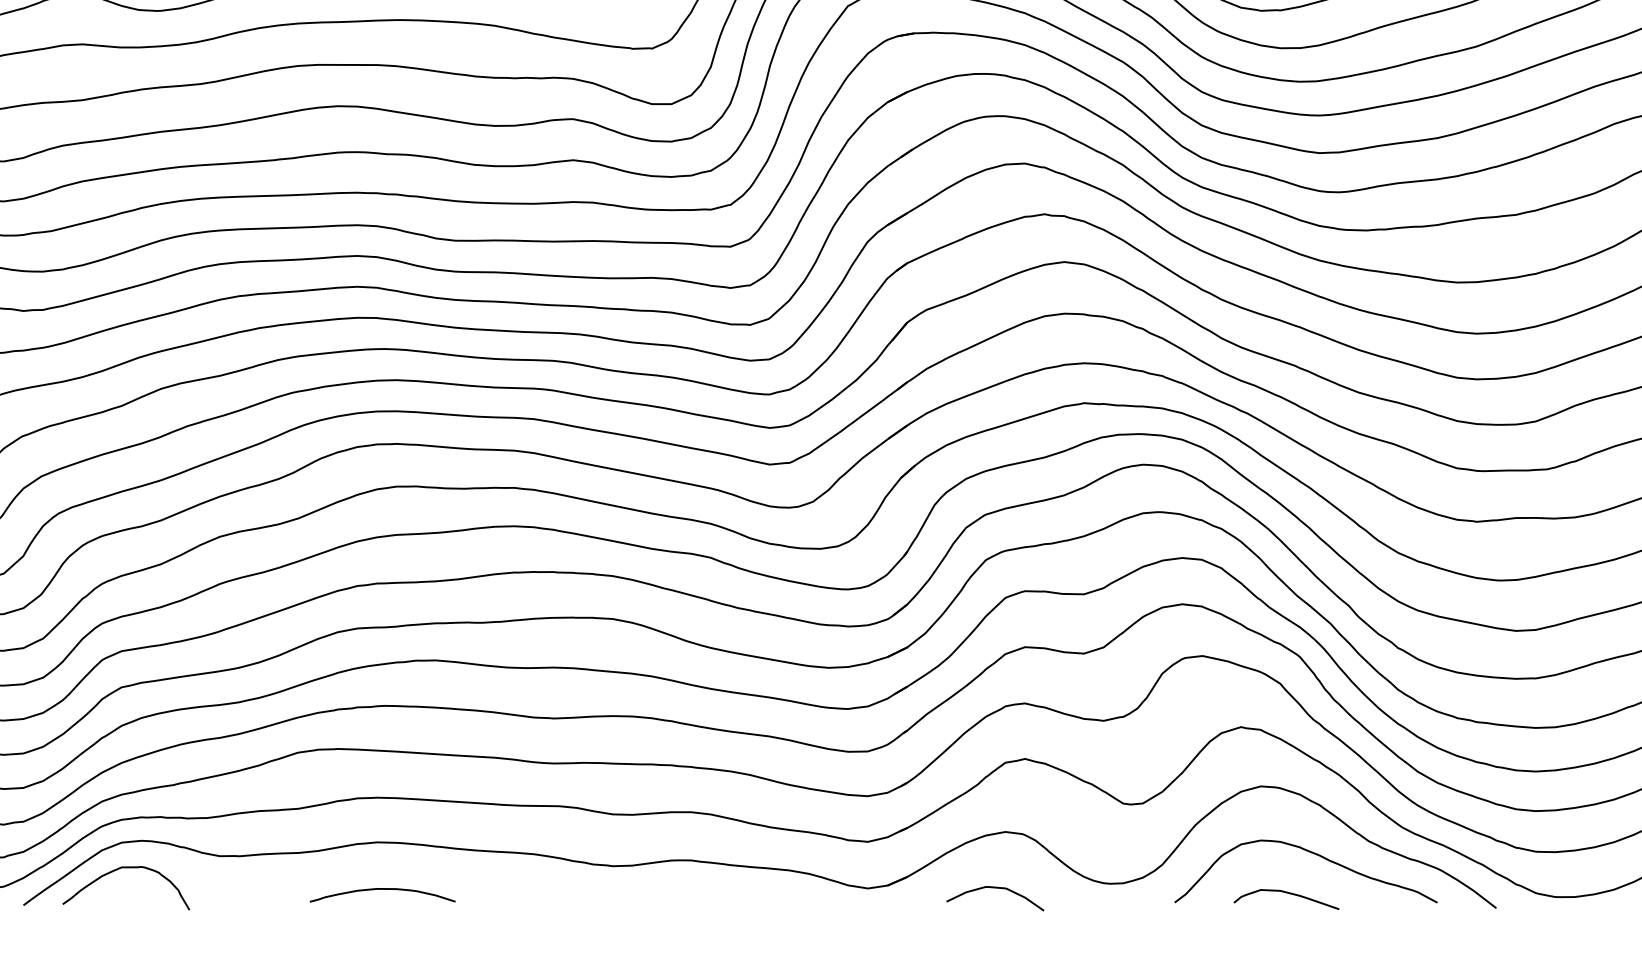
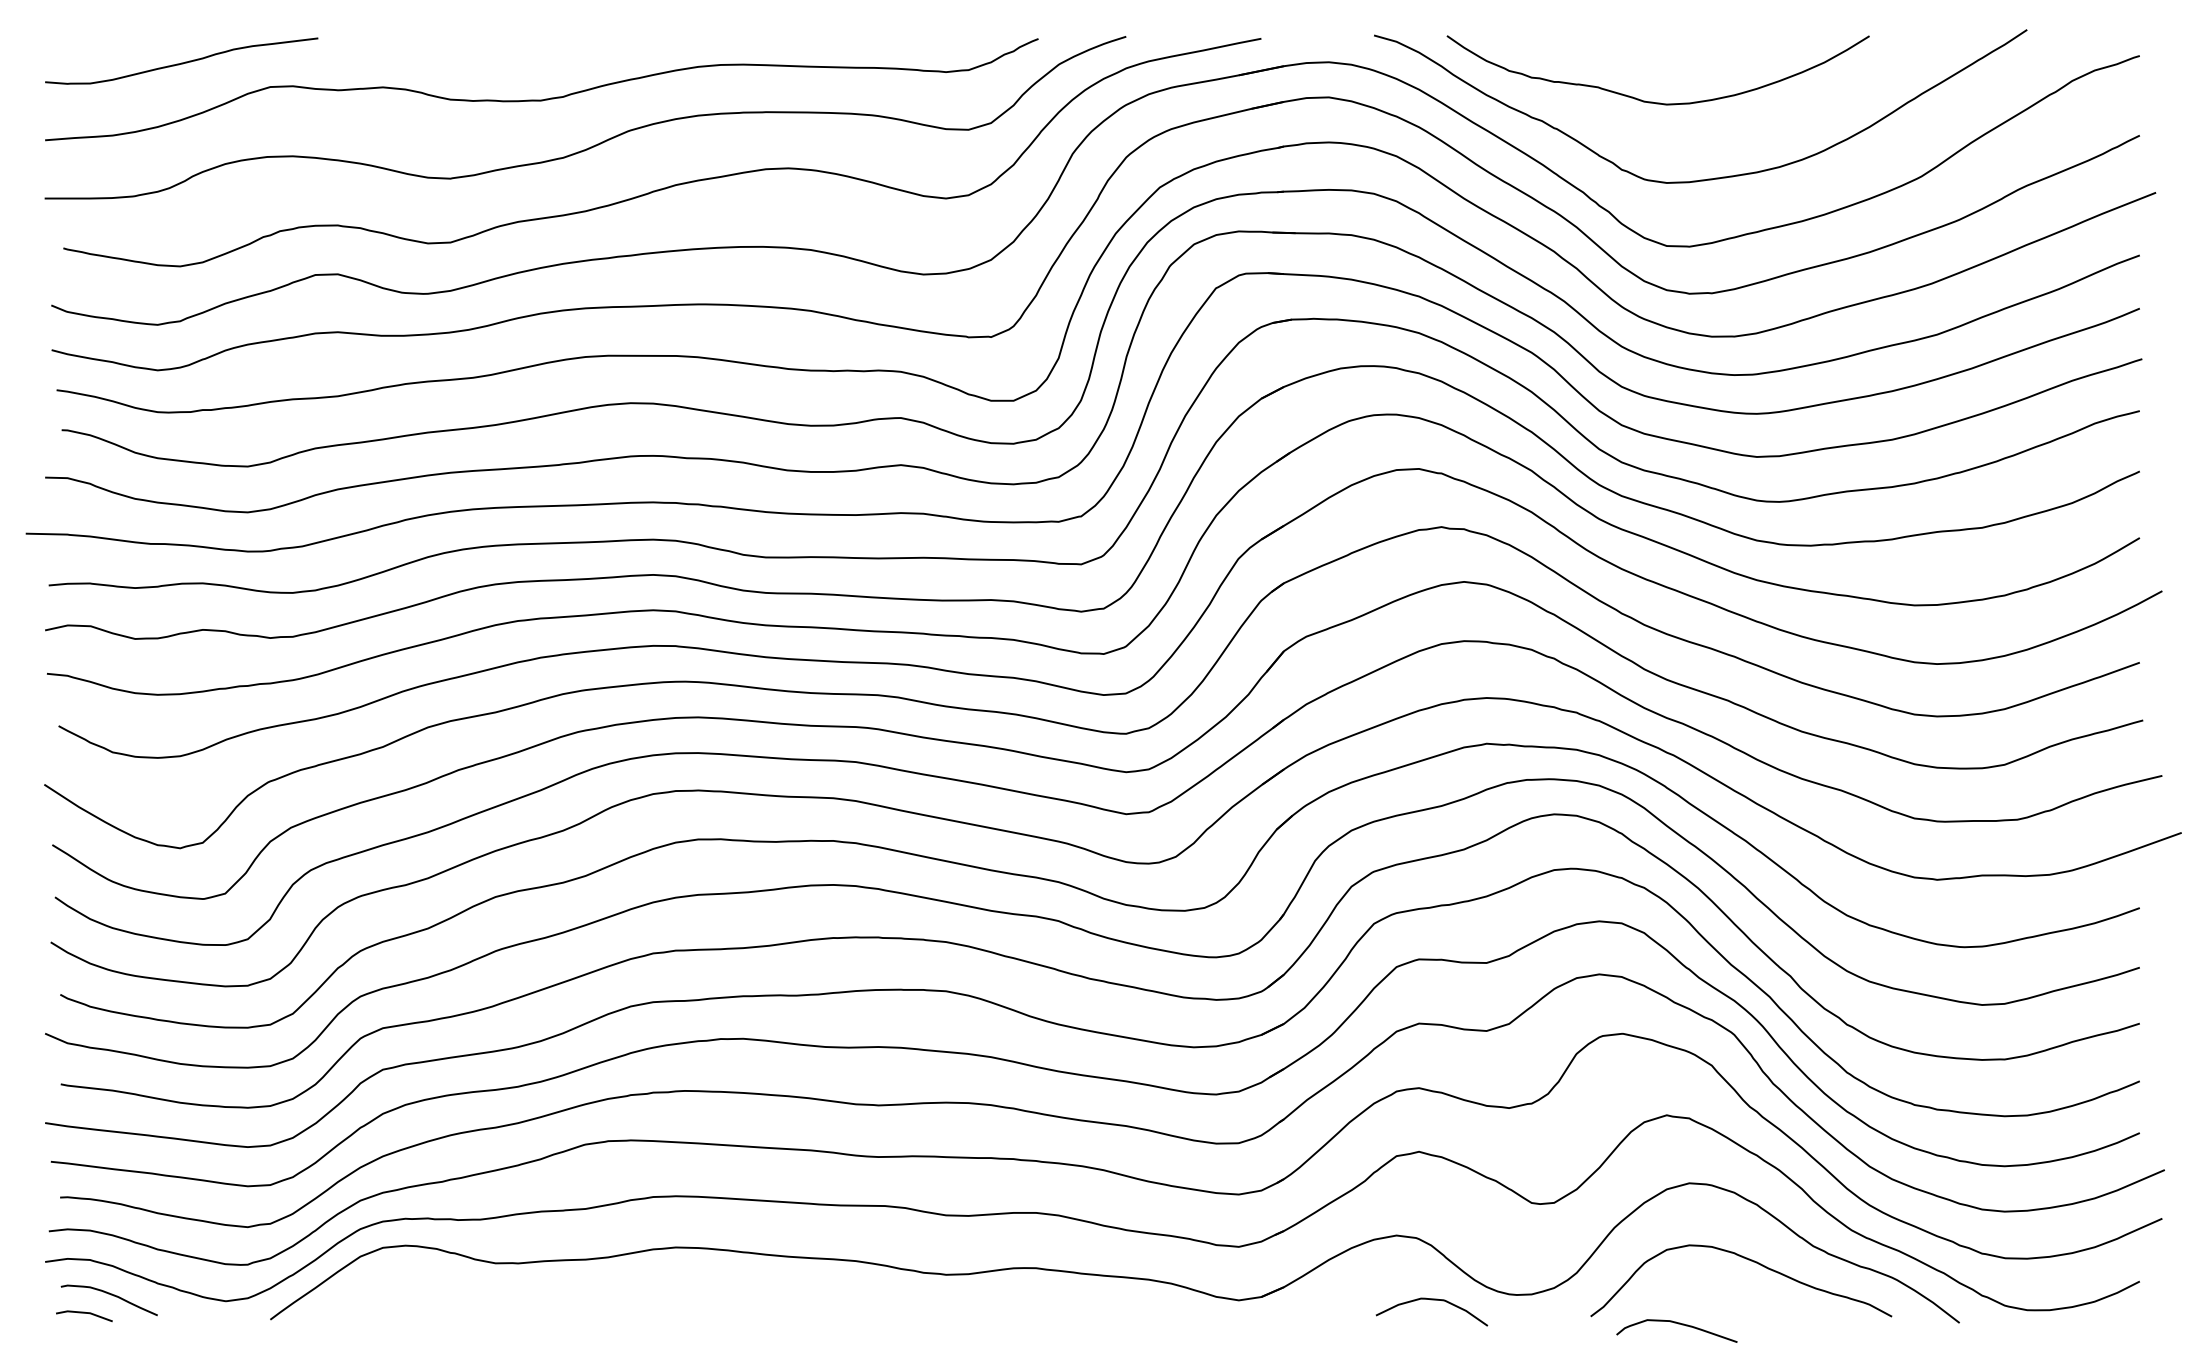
curve: (126, 868) -> (388, 1277), removed
curve: (994, 888) -> (1431, 1300), moved
curve: (381, 889) -> (681, 1301), removed
curve: (1287, 893) -> (1678, 1324), moved

